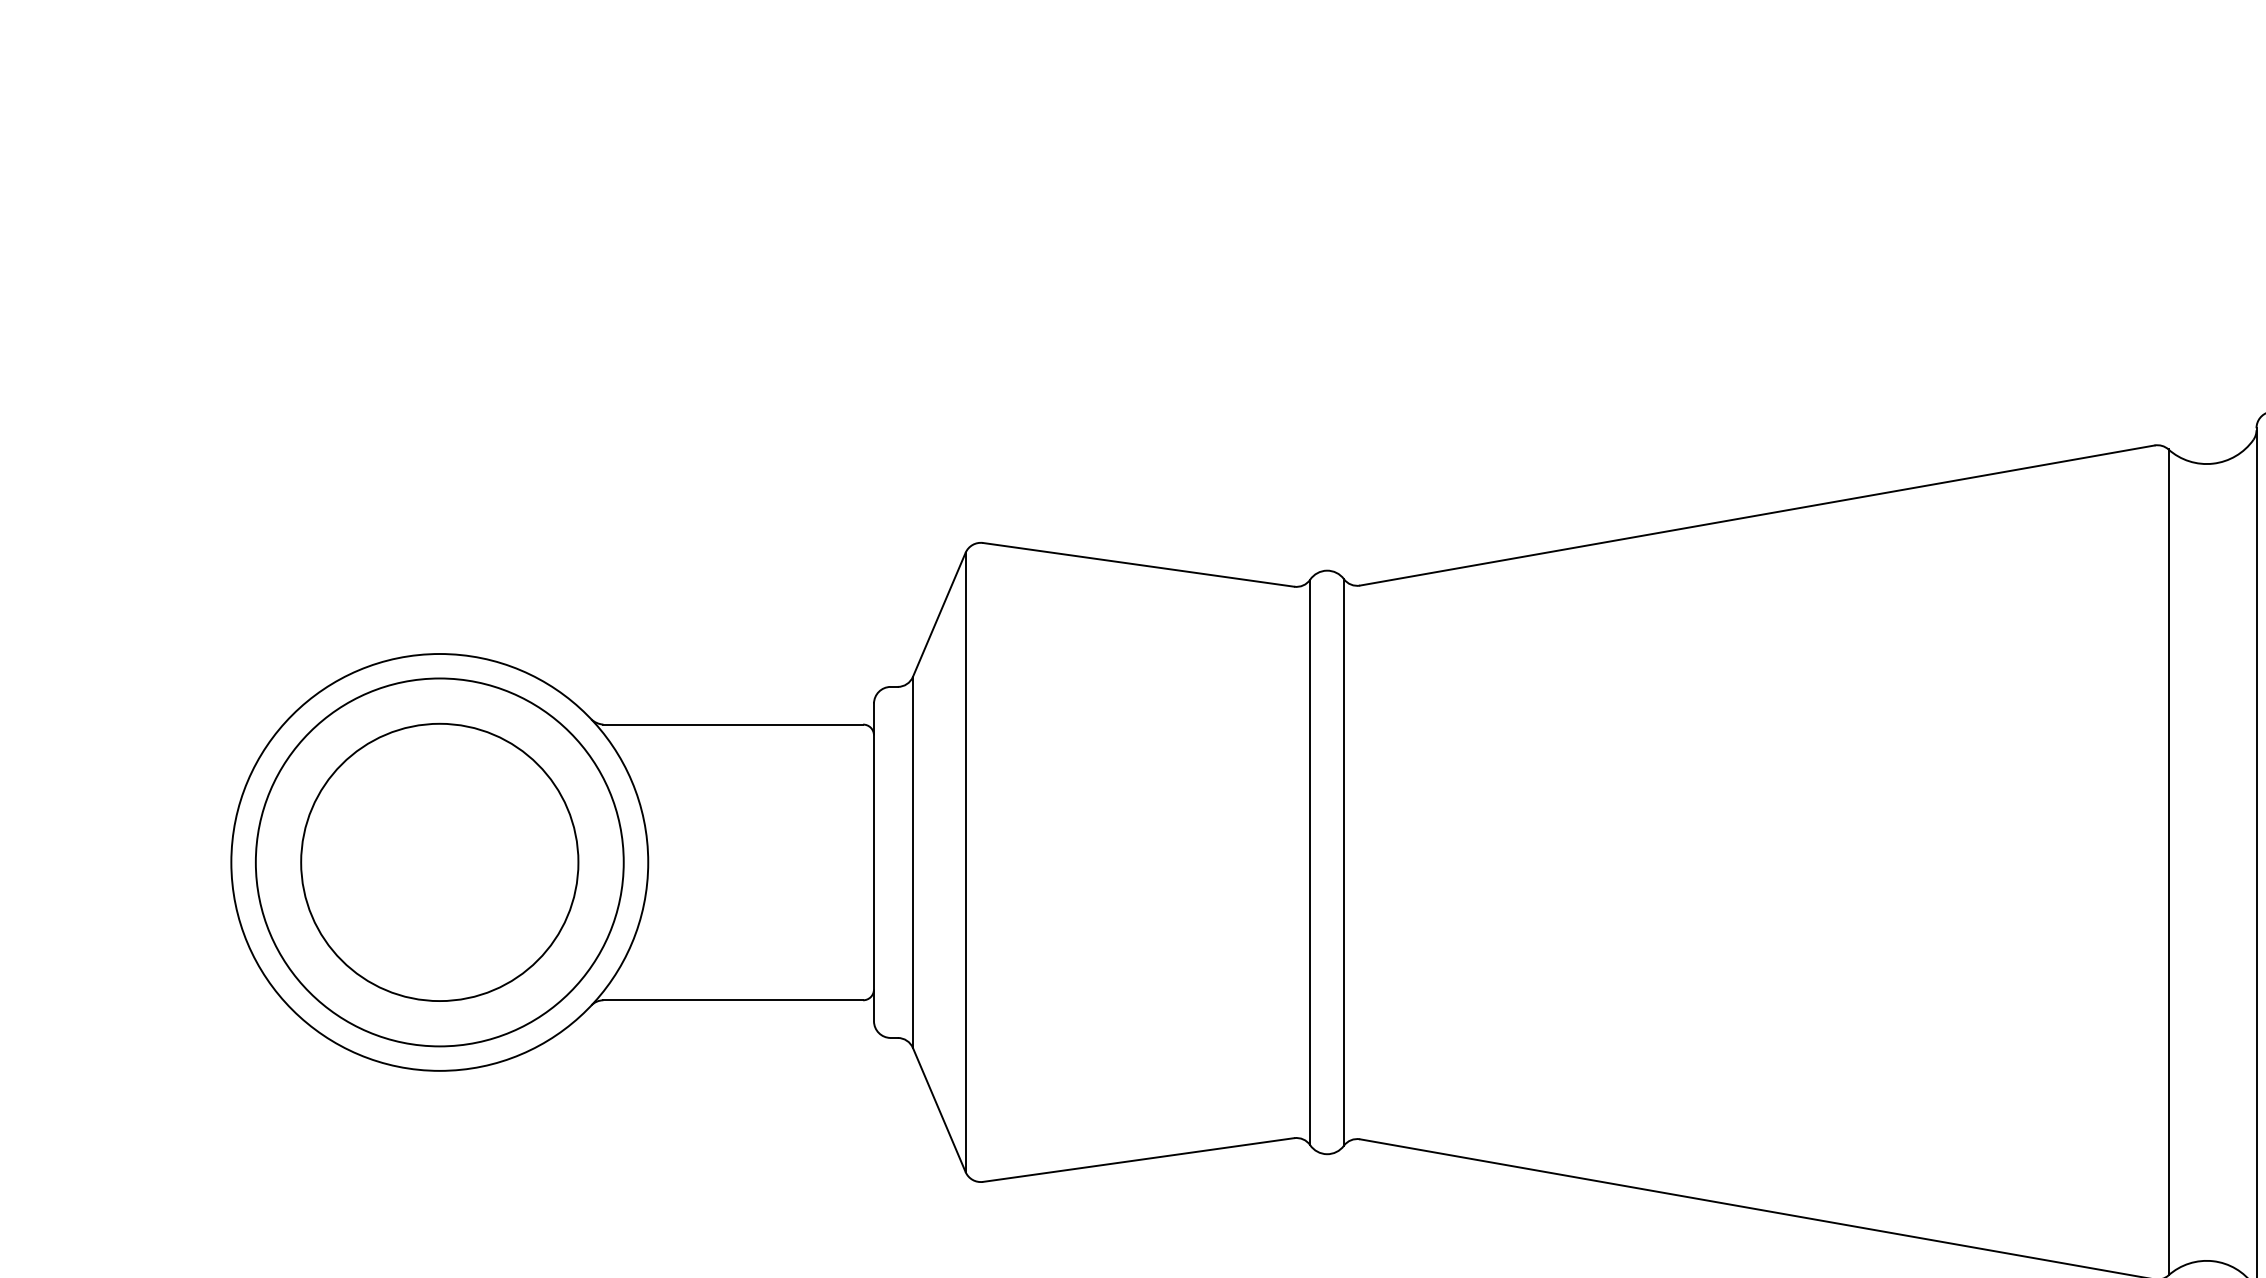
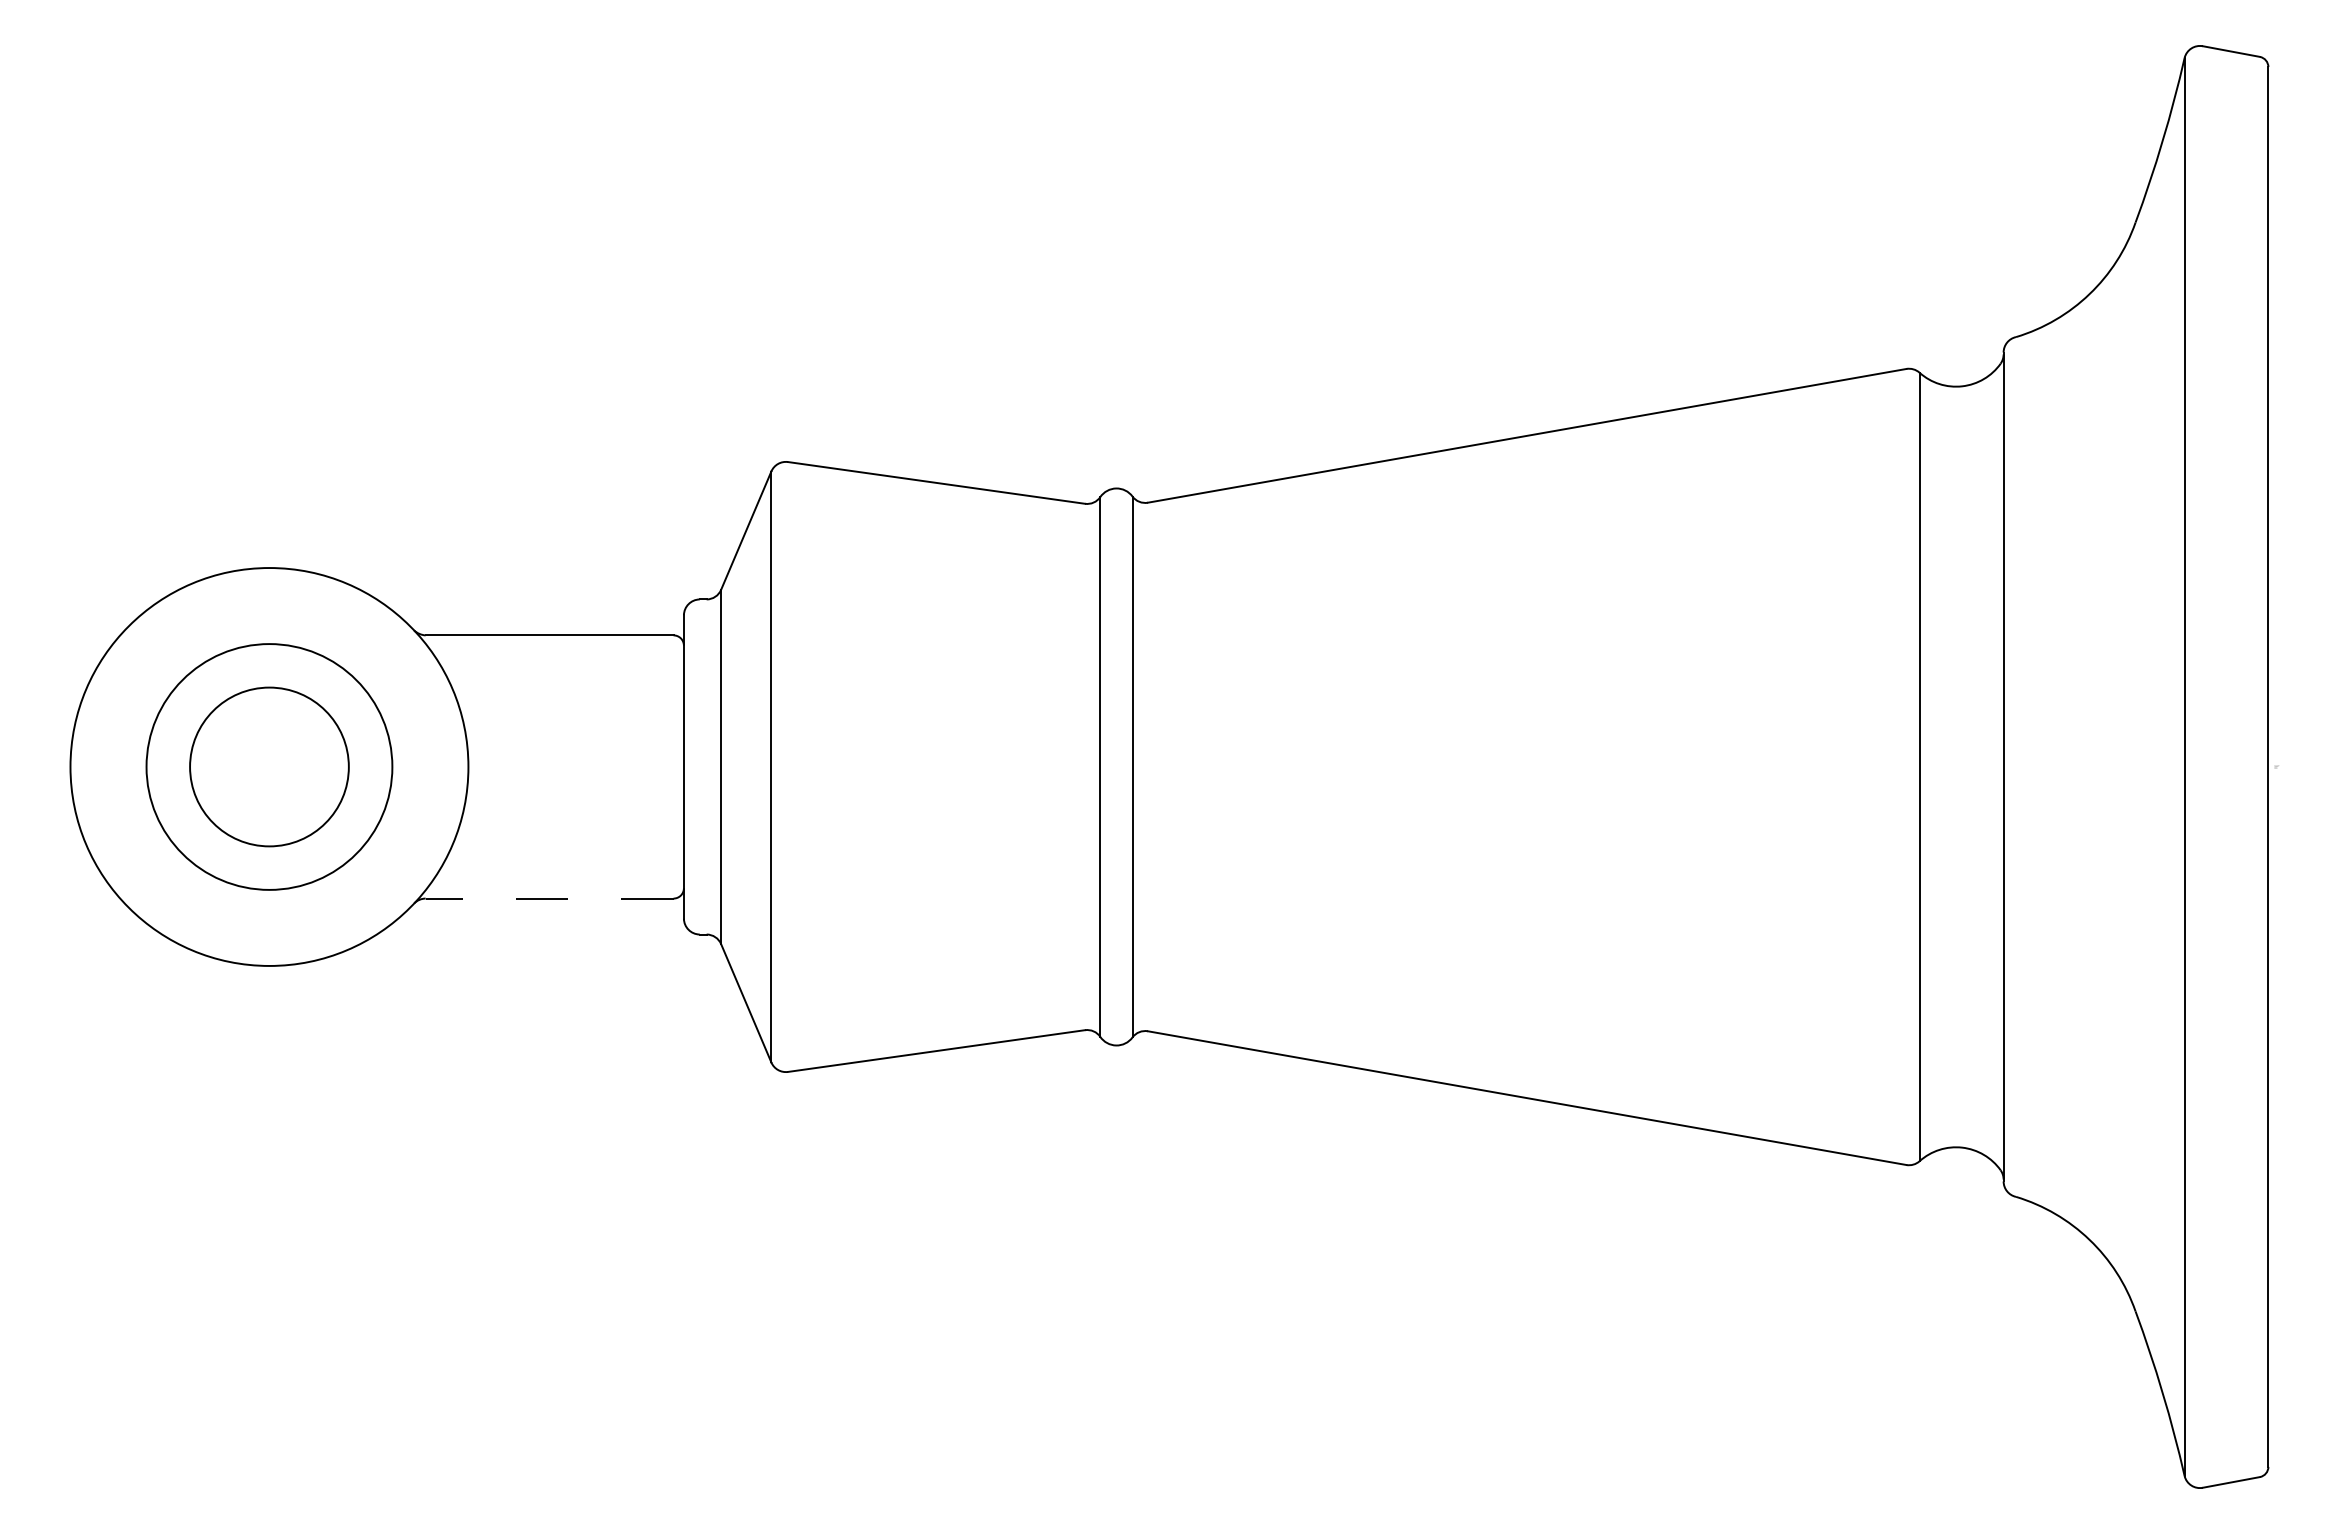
circle: (439, 861) -> (269, 766), size x0.6
circle: (439, 861) -> (269, 766), size x0.7
line: (733, 1000) -> (549, 898), solid -> dashed

